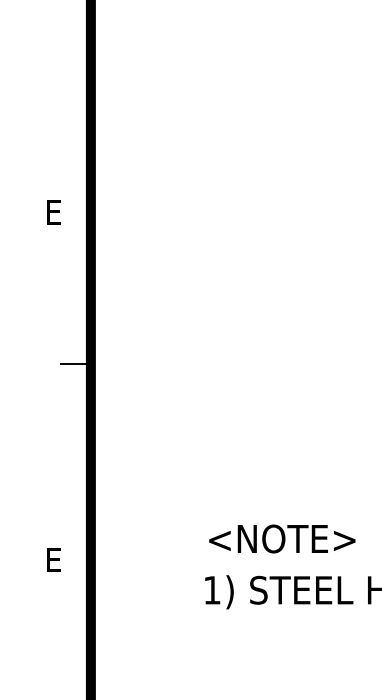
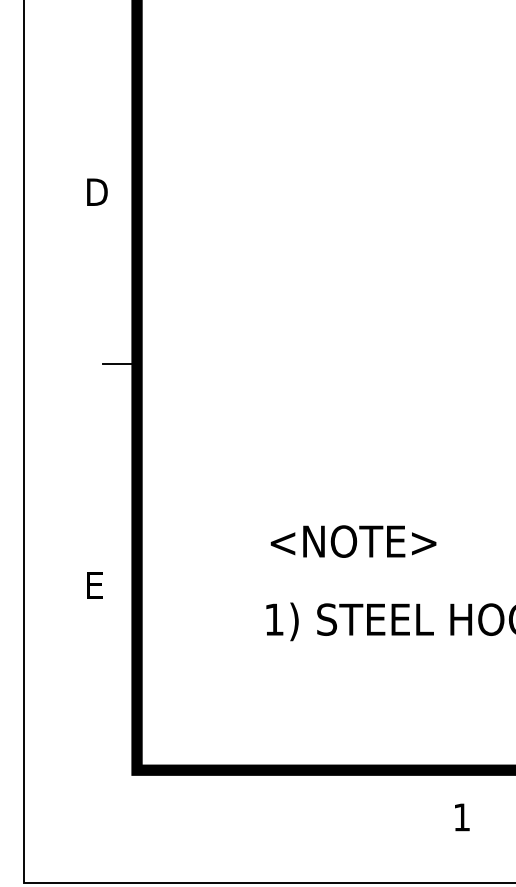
text: (55, 211) -> (97, 191), E -> D
text: (282, 538) -> (353, 541), moved

